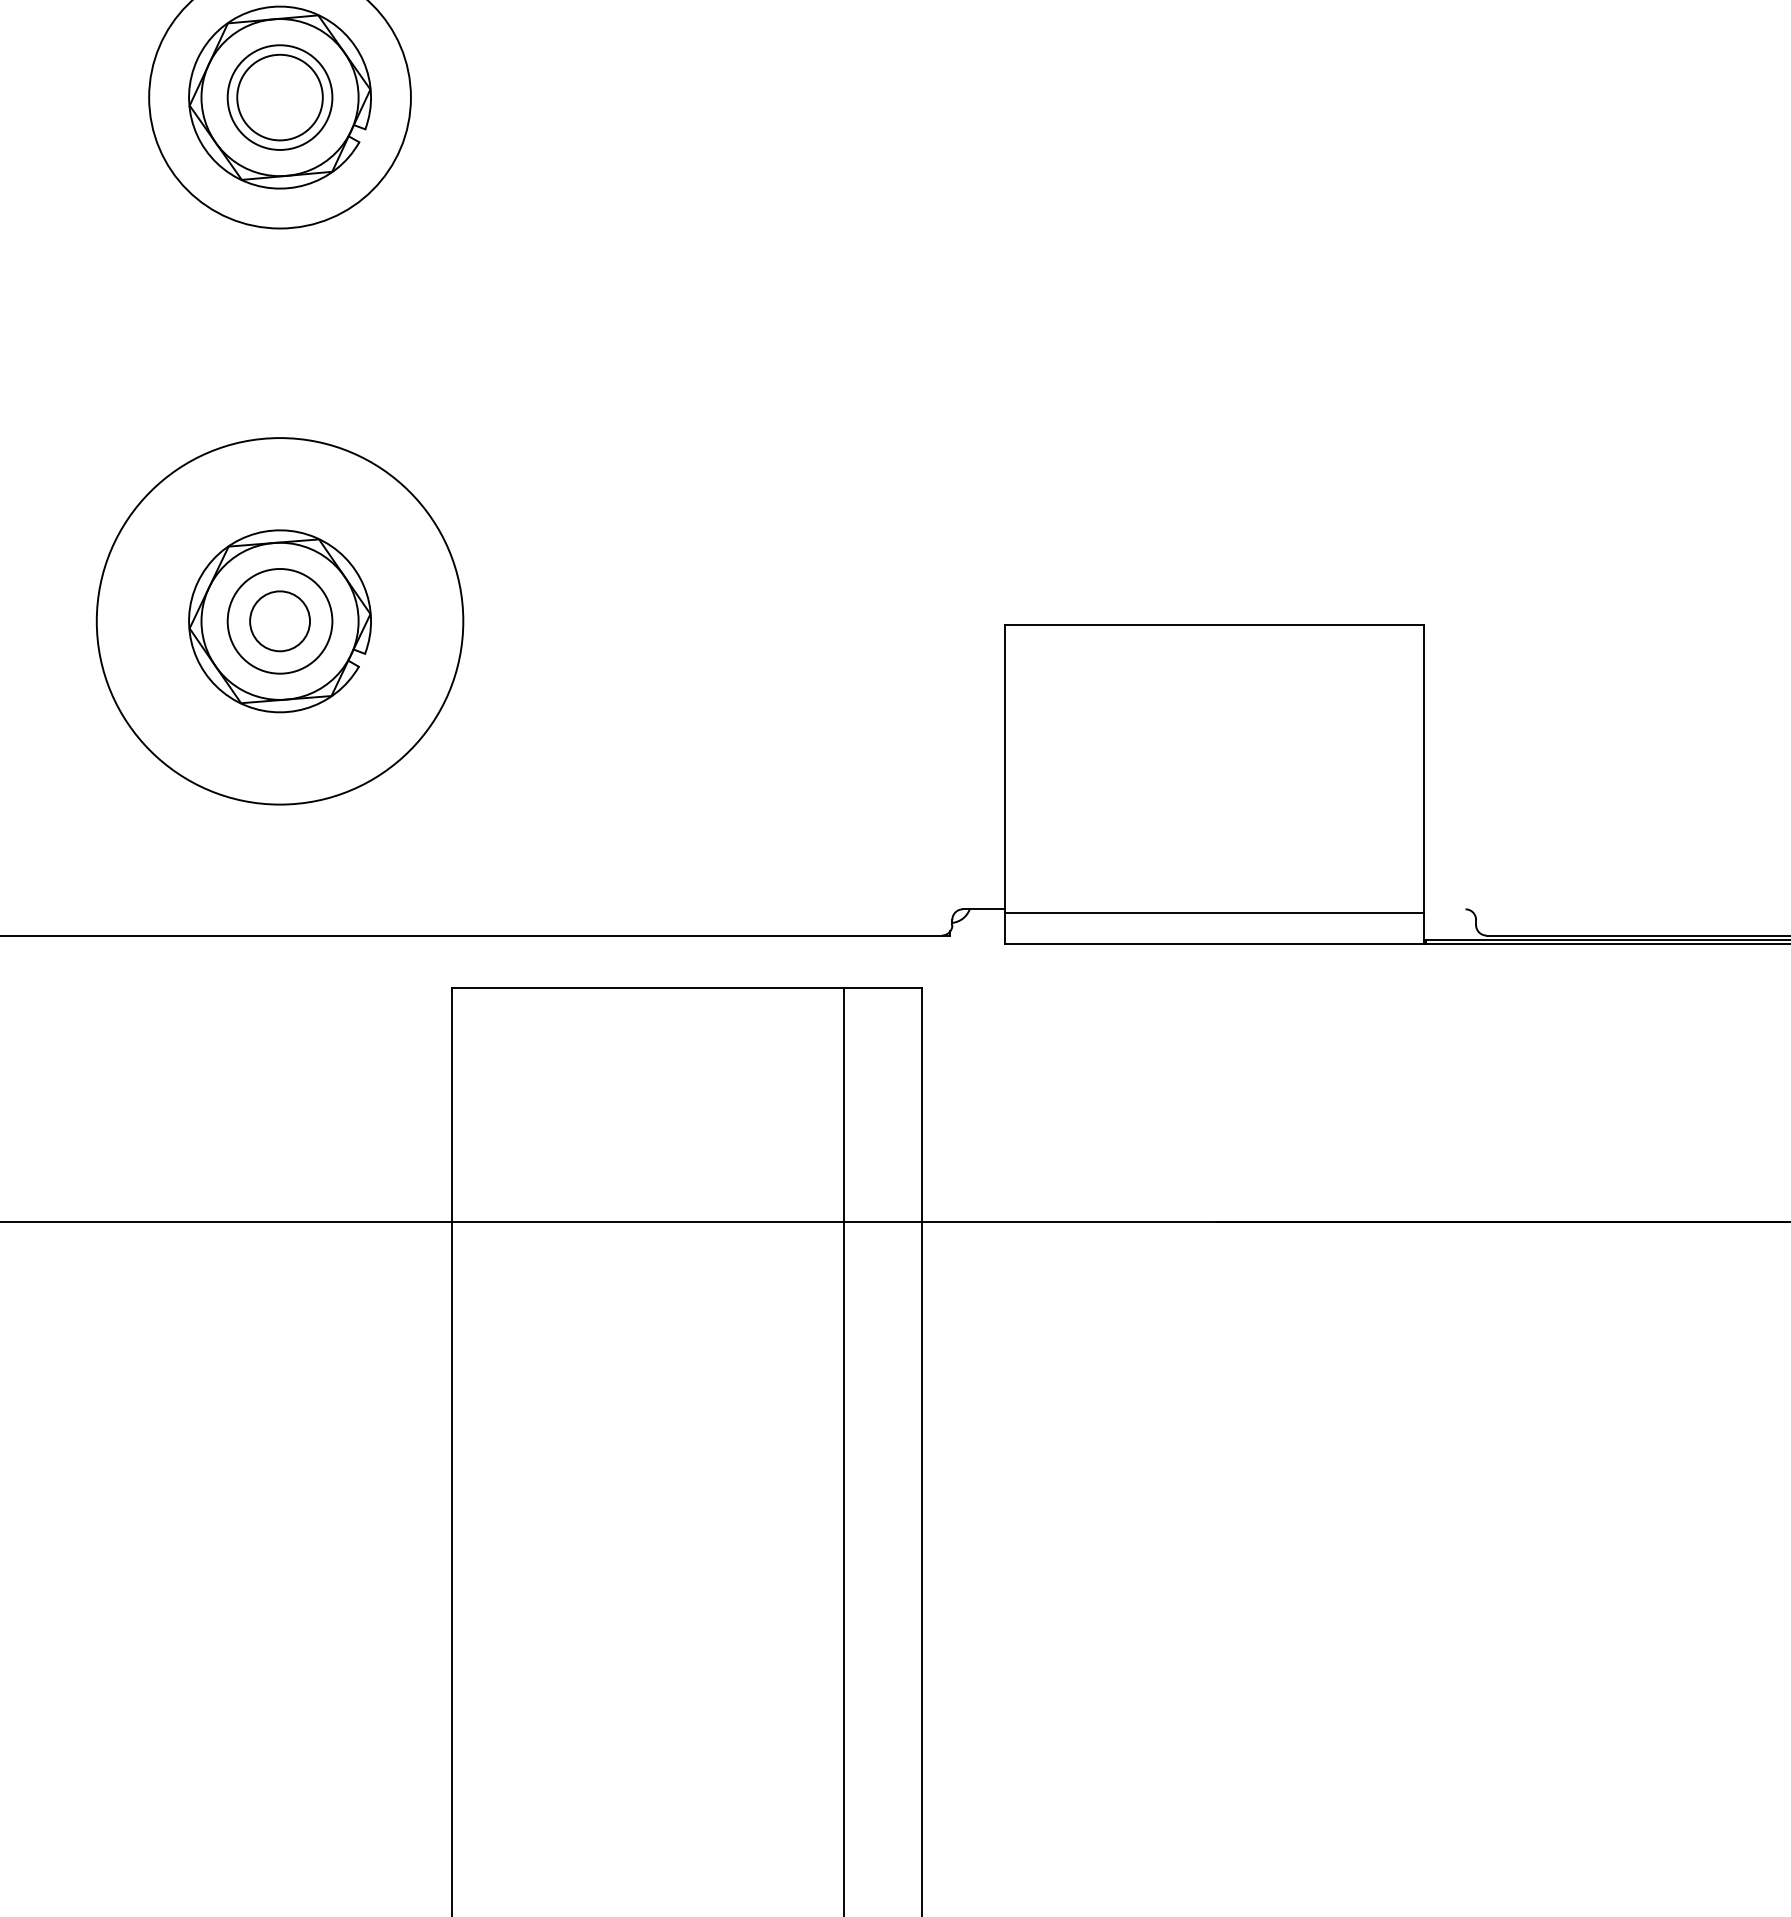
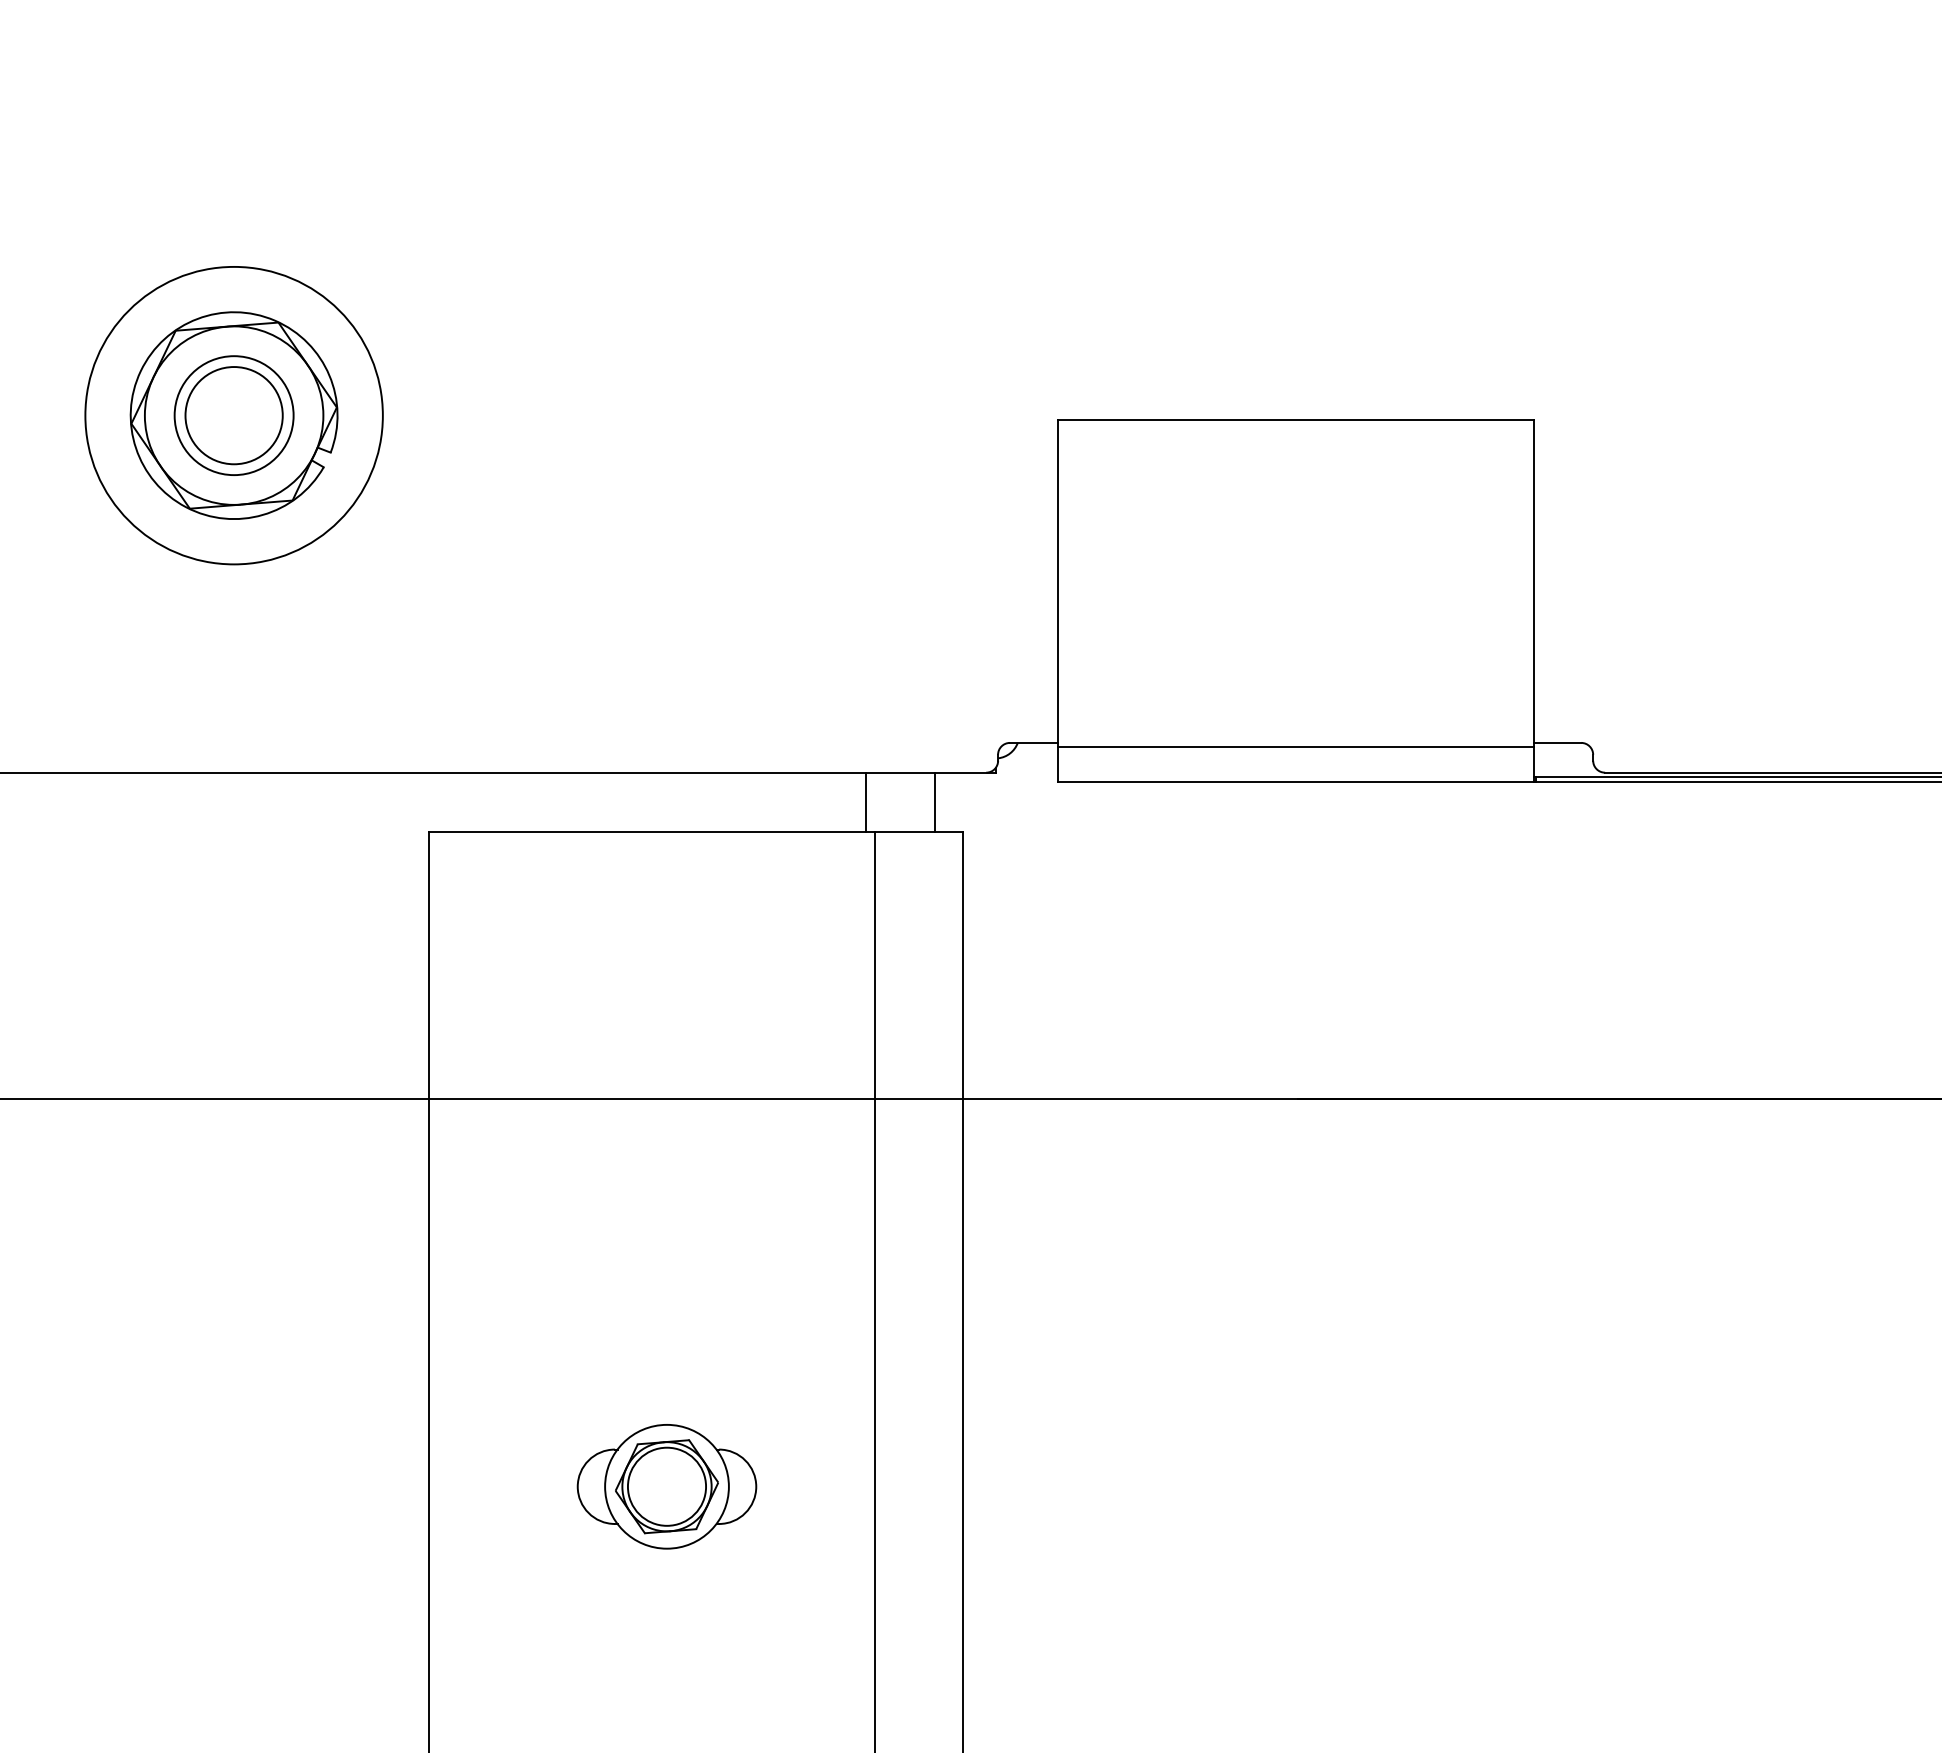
circle: (279, 621) -> (233, 415), size x0.71
circle: (279, 621) -> (233, 415), size x1.43
line: (1444, 909) -> (1557, 743), added
line: (836, 961) -> (866, 802), added
line: (896, 961) -> (934, 802), added
part: (660, 1563) -> (666, 1486), added

